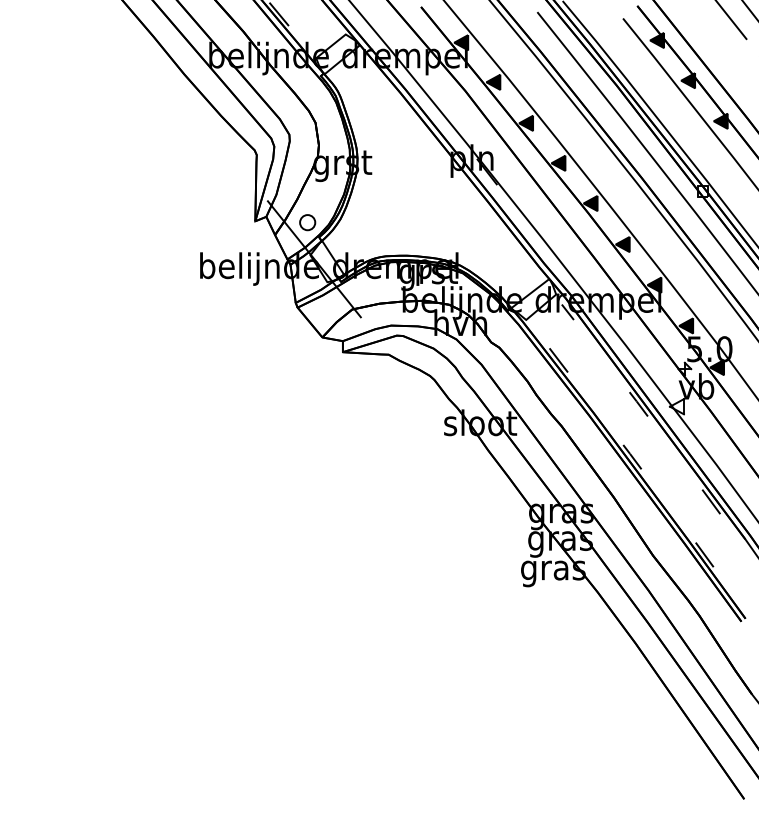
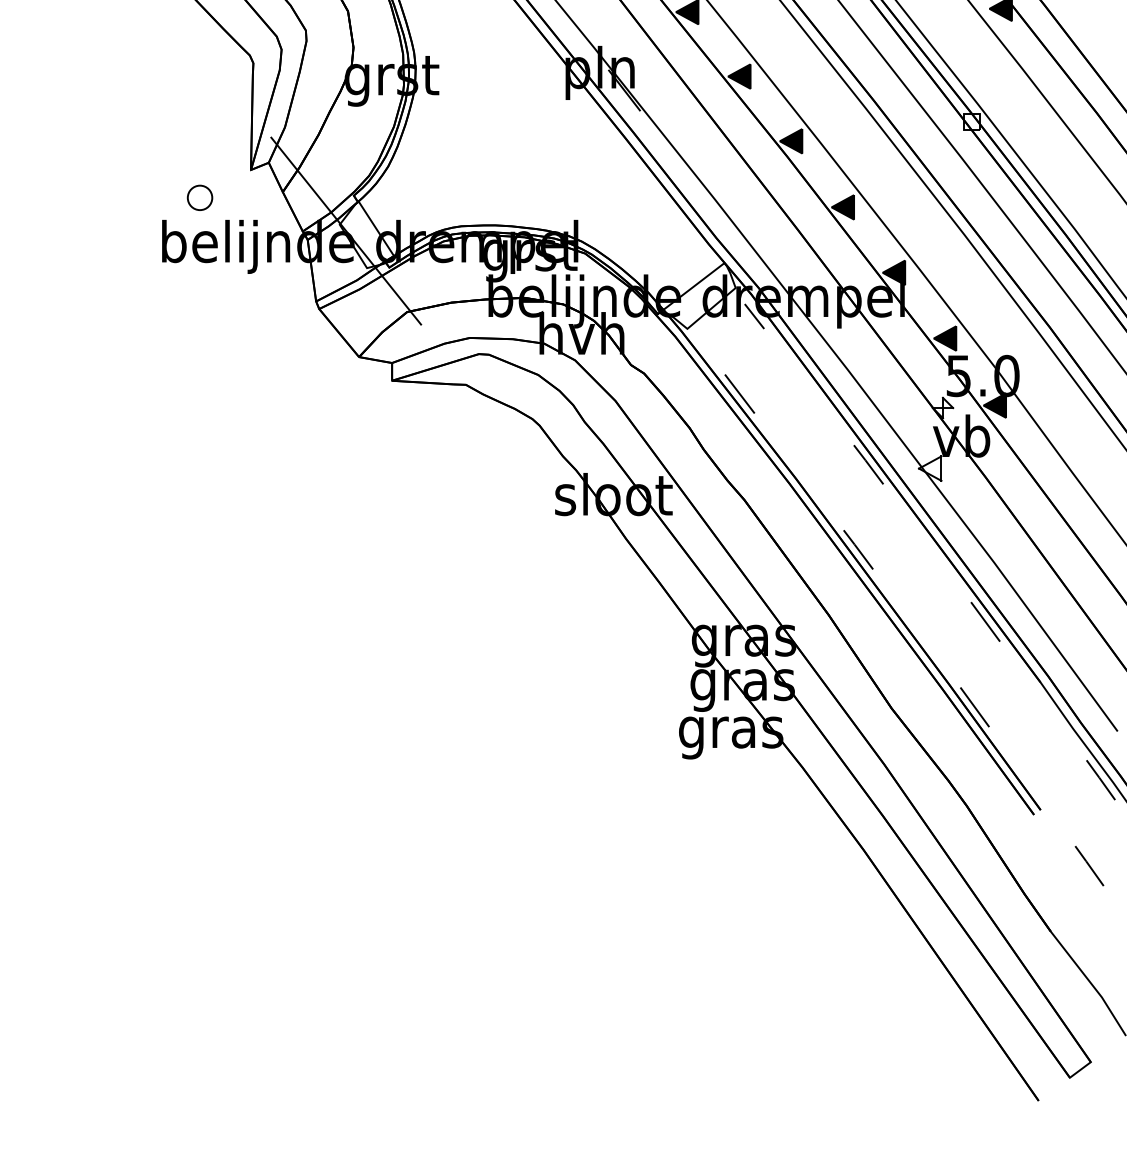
part: (307, 222) -> (199, 197), moved

